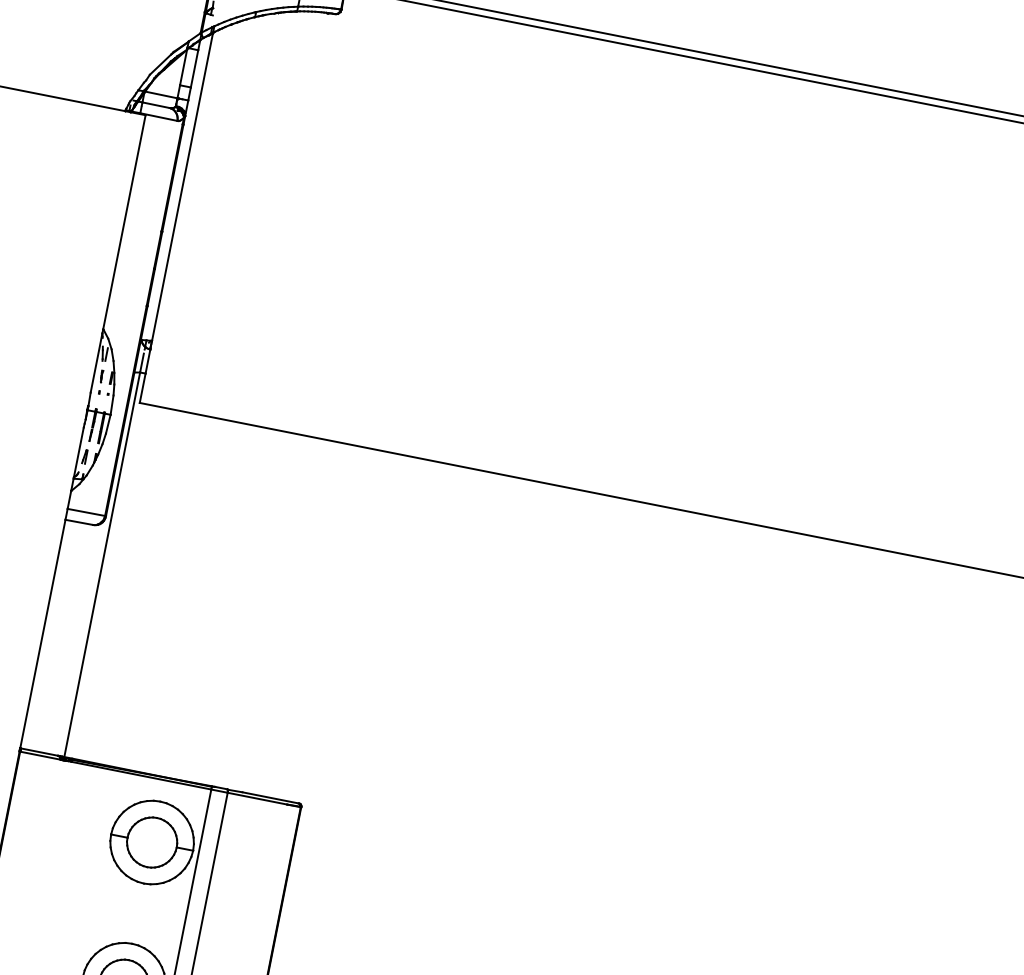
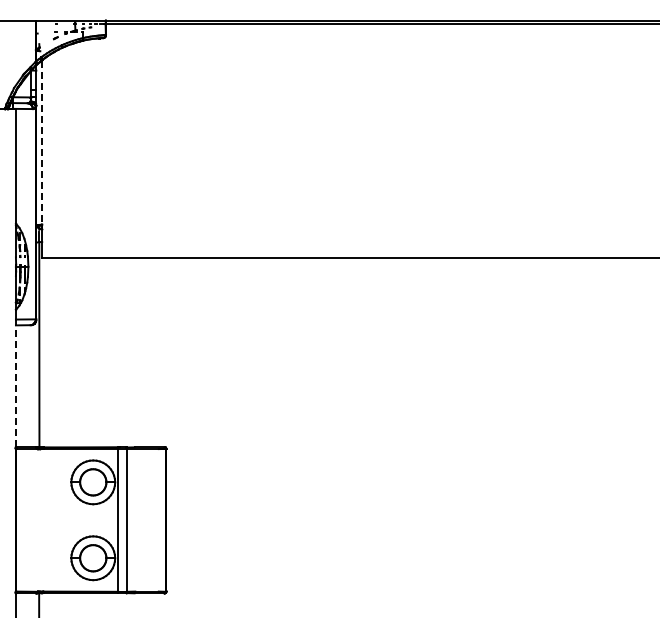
line: (182, 189) -> (42, 143), solid -> dashed
line: (42, 634) -> (15, 386), solid -> dashed

